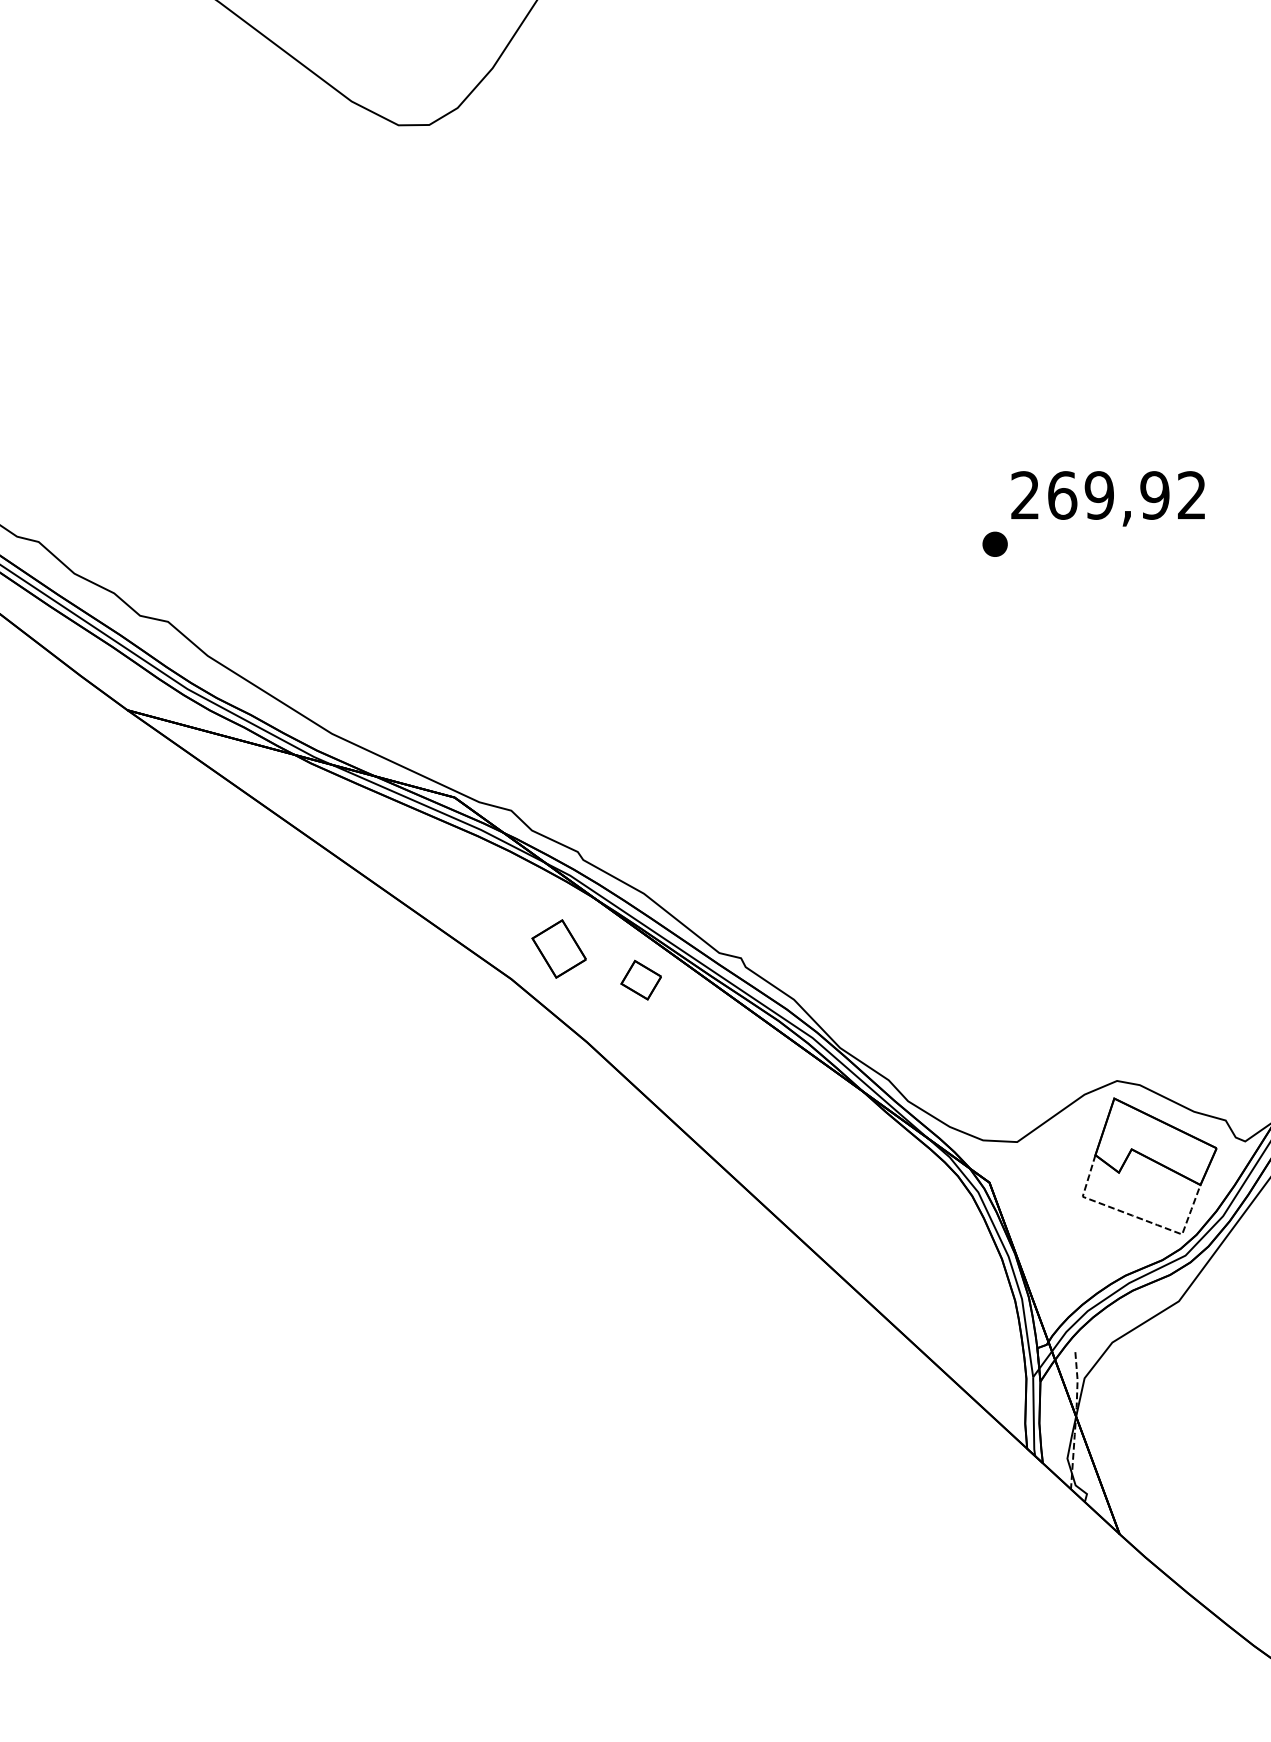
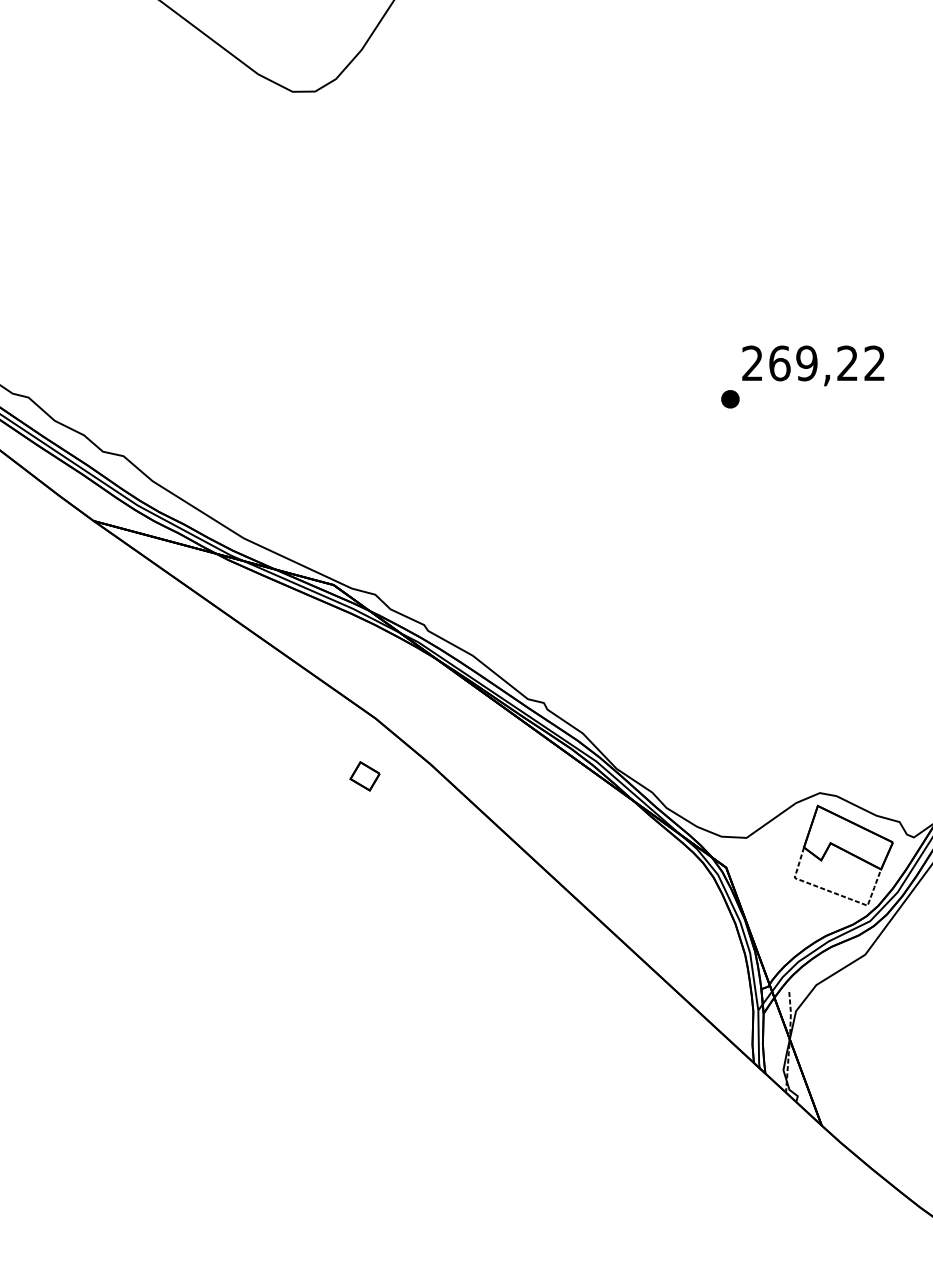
text: (1154, 495) -> (847, 363), 269,92 -> 269,22
part: (558, 948) -> (409, 695), removed
part: (640, 979) -> (364, 775), moved

